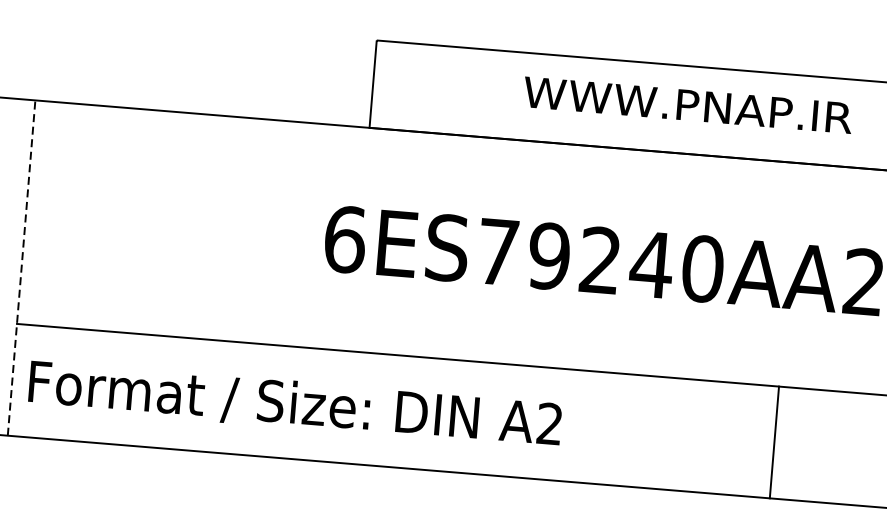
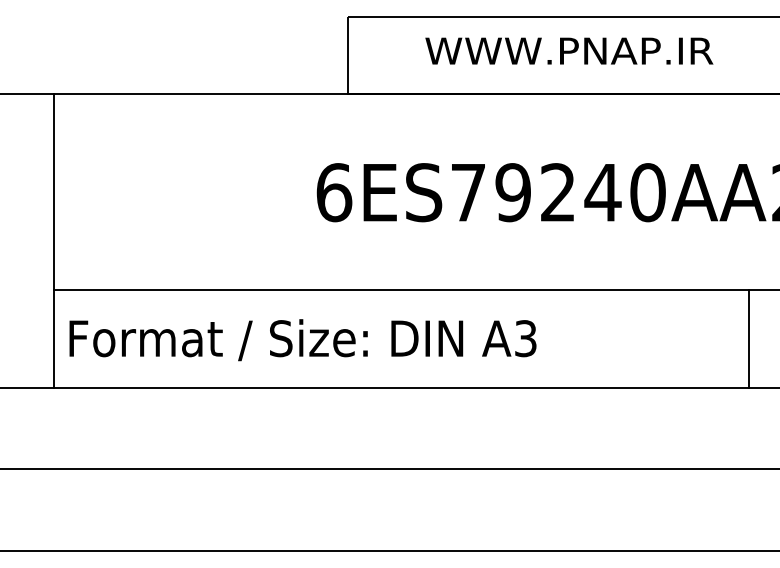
text: (688, 104) -> (569, 50), moved
line: (21, 267) -> (54, 240), dashed -> solid
text: (549, 423) -> (525, 338), A2 -> A3
line: (774, 442) -> (748, 338), moved

